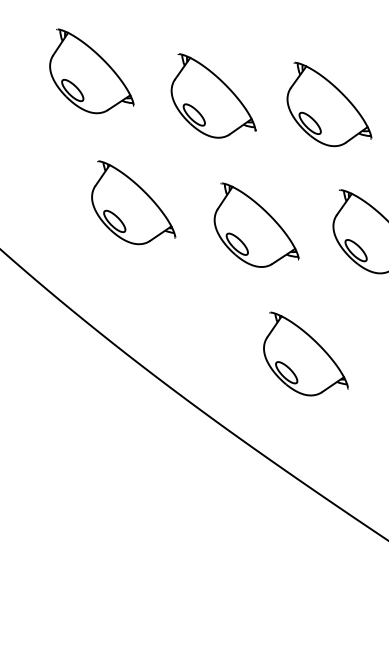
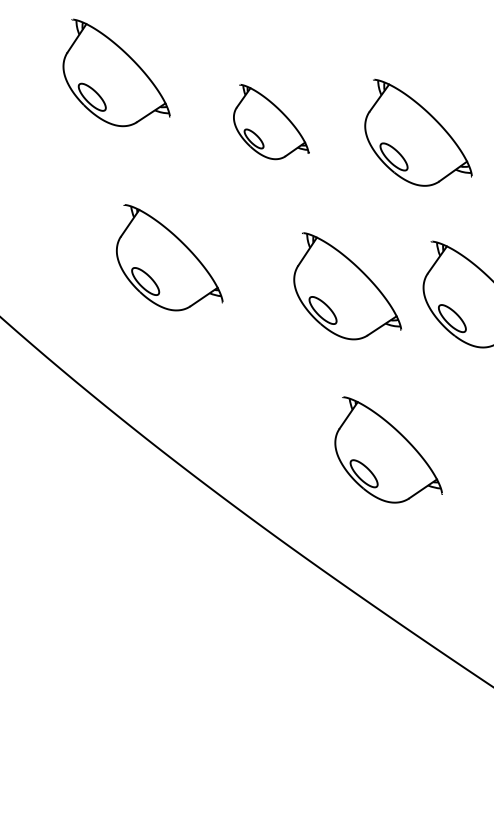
part: (91, 71) -> (116, 73), moved
part: (213, 95) -> (271, 121), size x0.7
part: (256, 224) -> (347, 285), moved

